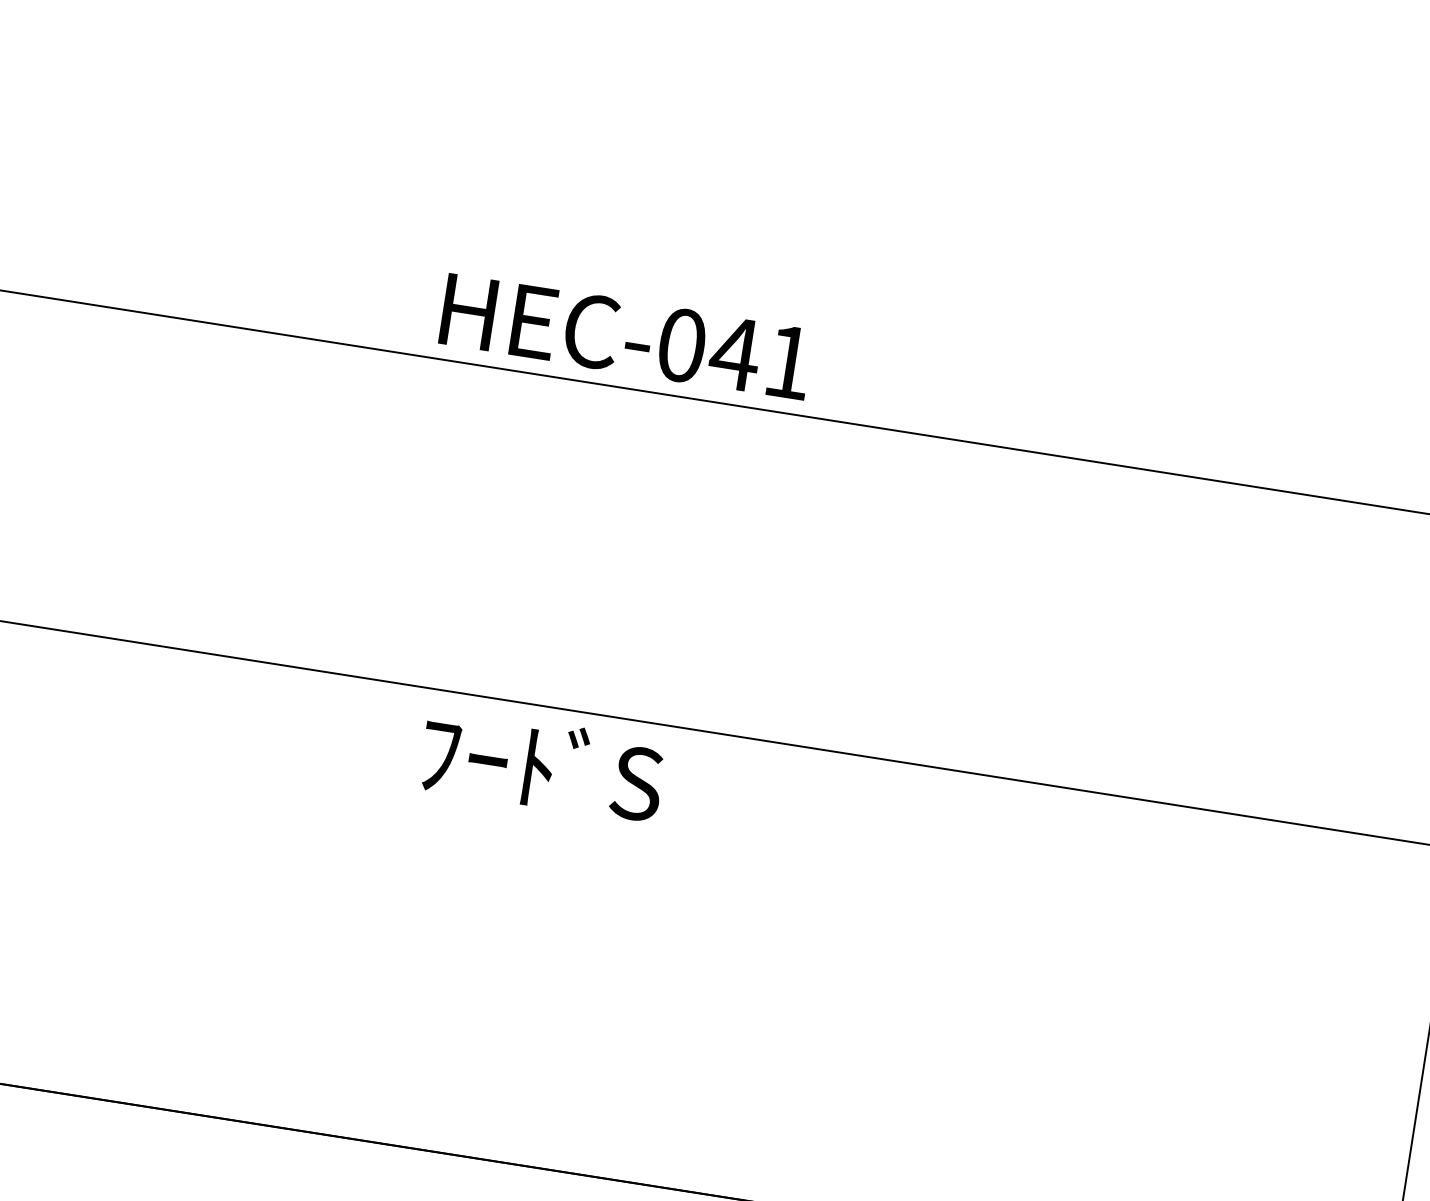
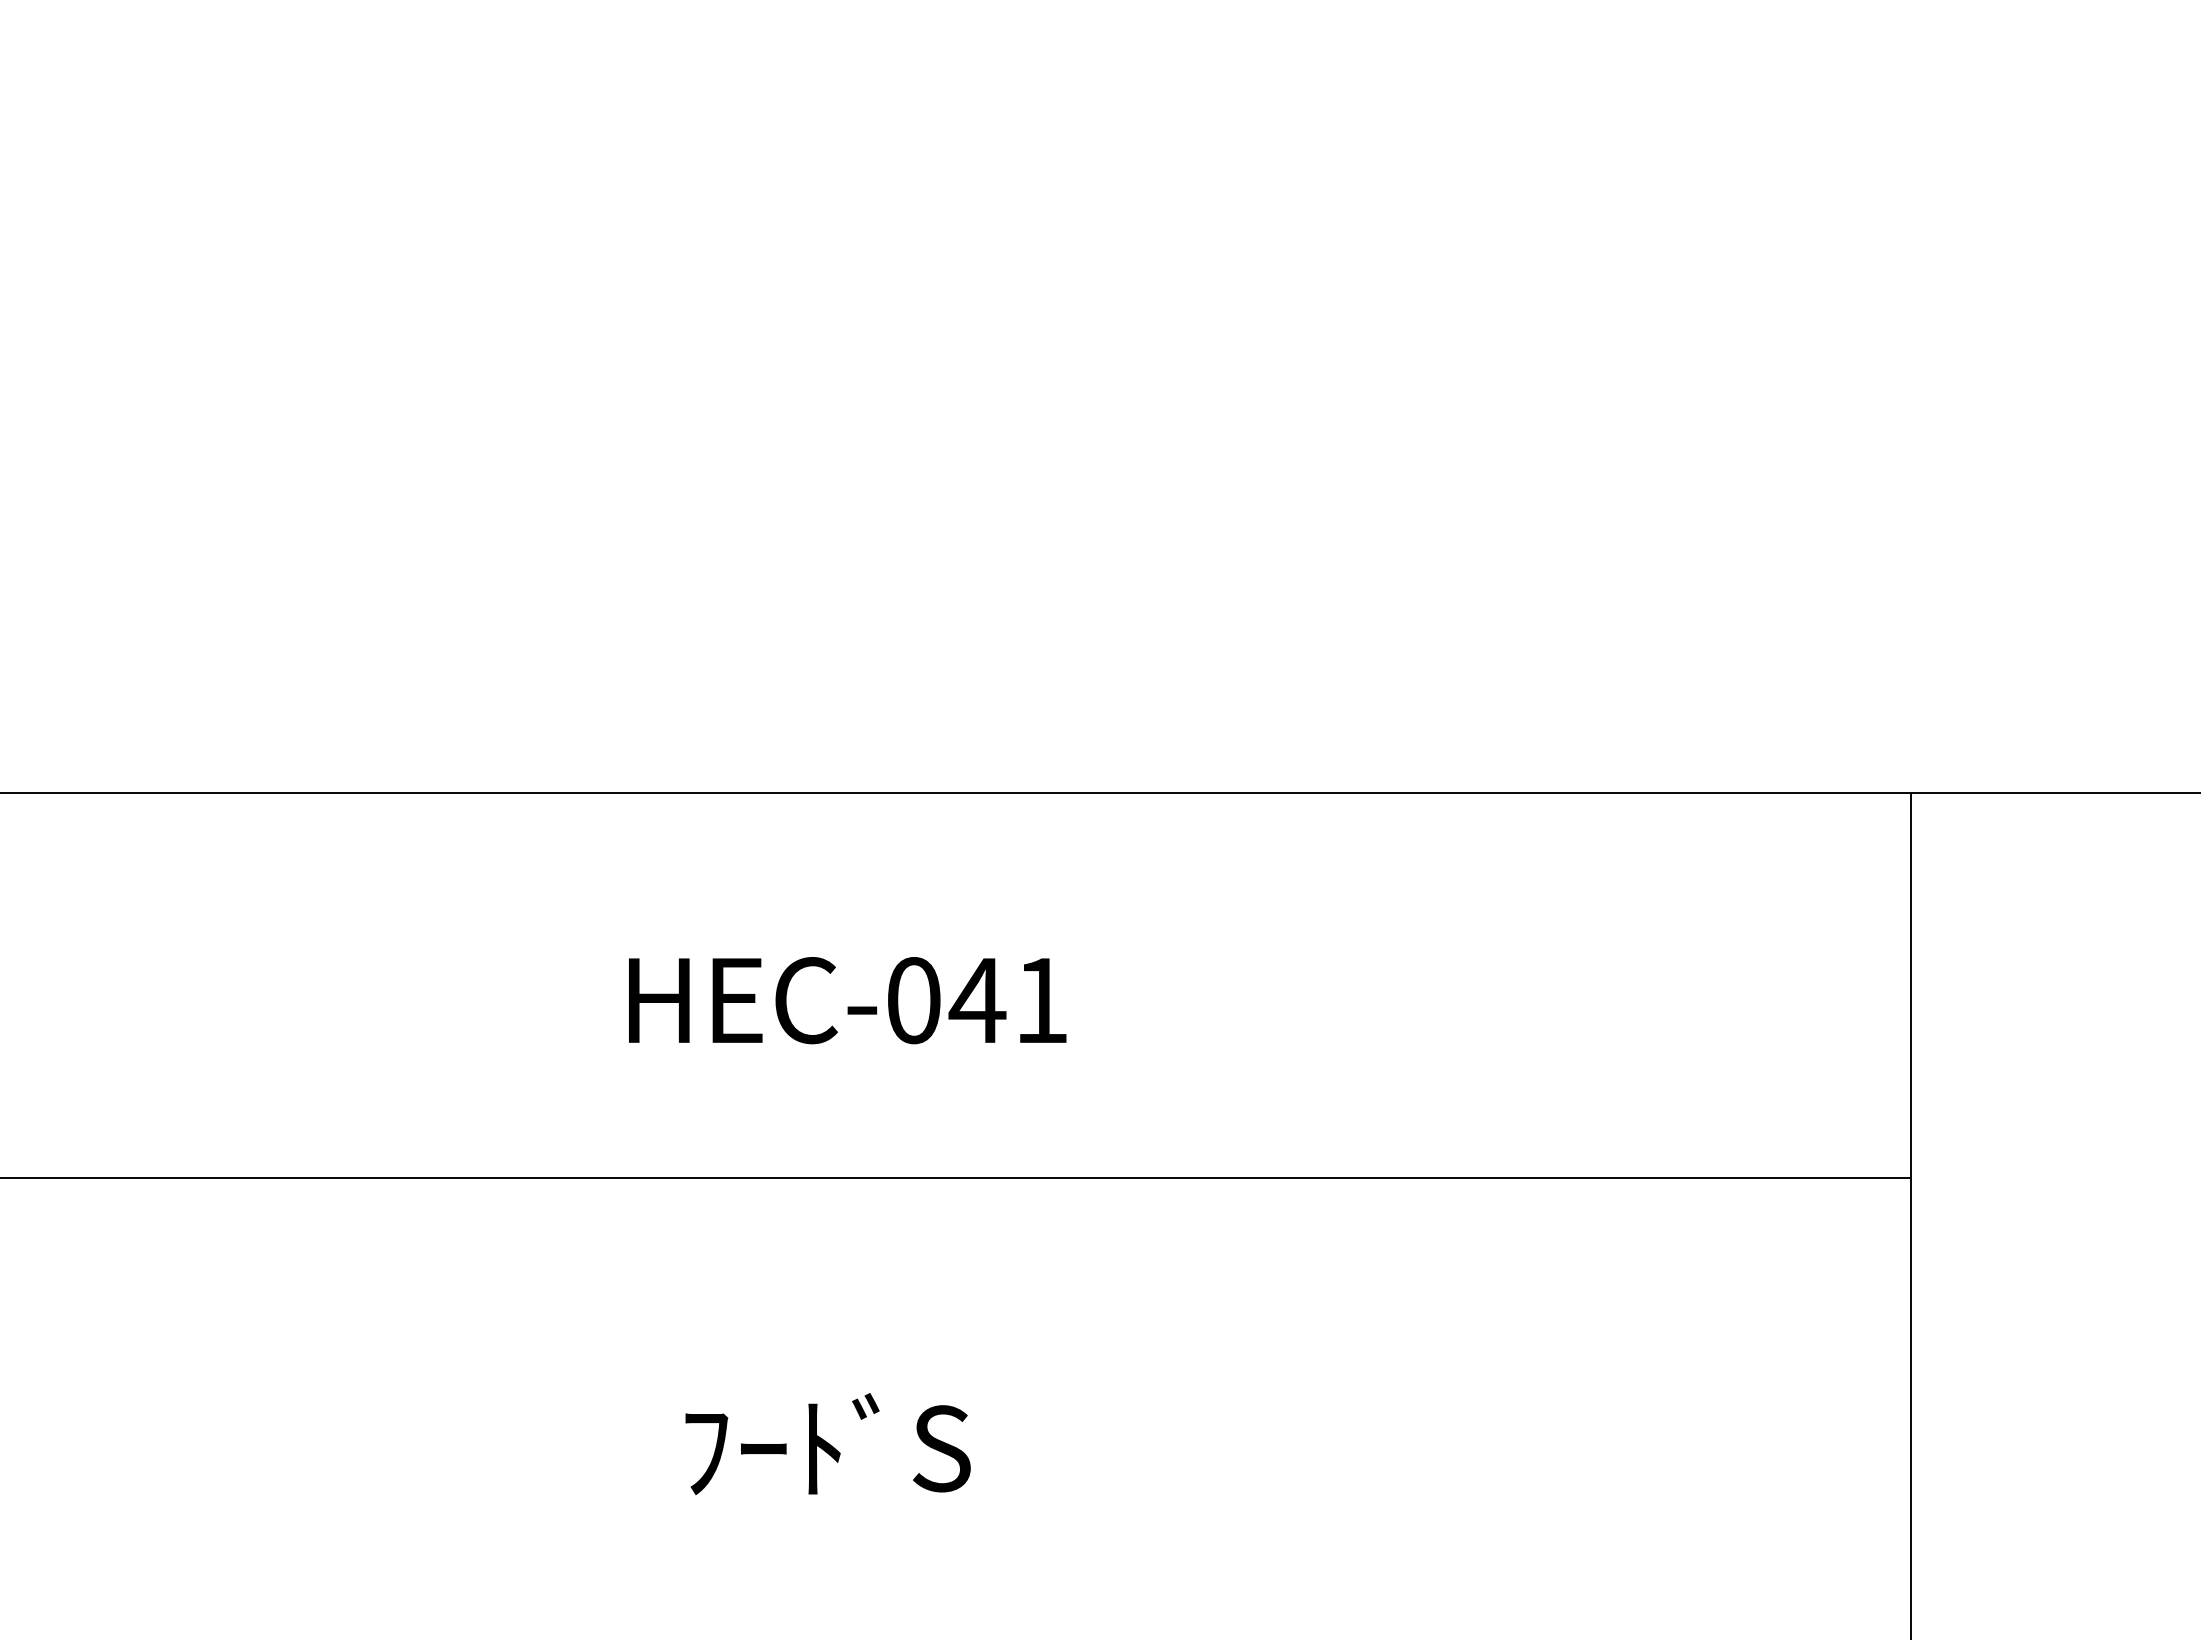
text: (626, 336) -> (847, 1000), moved
text: (542, 764) -> (827, 1443), moved

